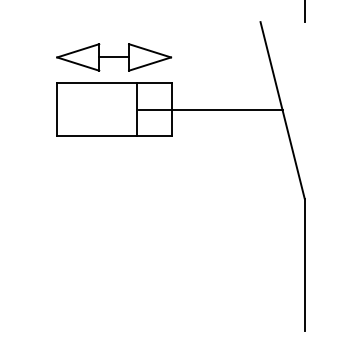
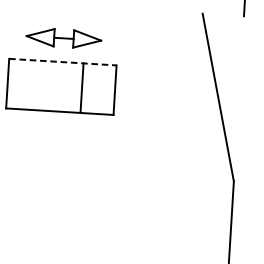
part: (114, 57) -> (64, 38), size x0.7
line: (115, 82) -> (63, 61), solid -> dashed
line: (210, 110) -> (150, 93), removed

